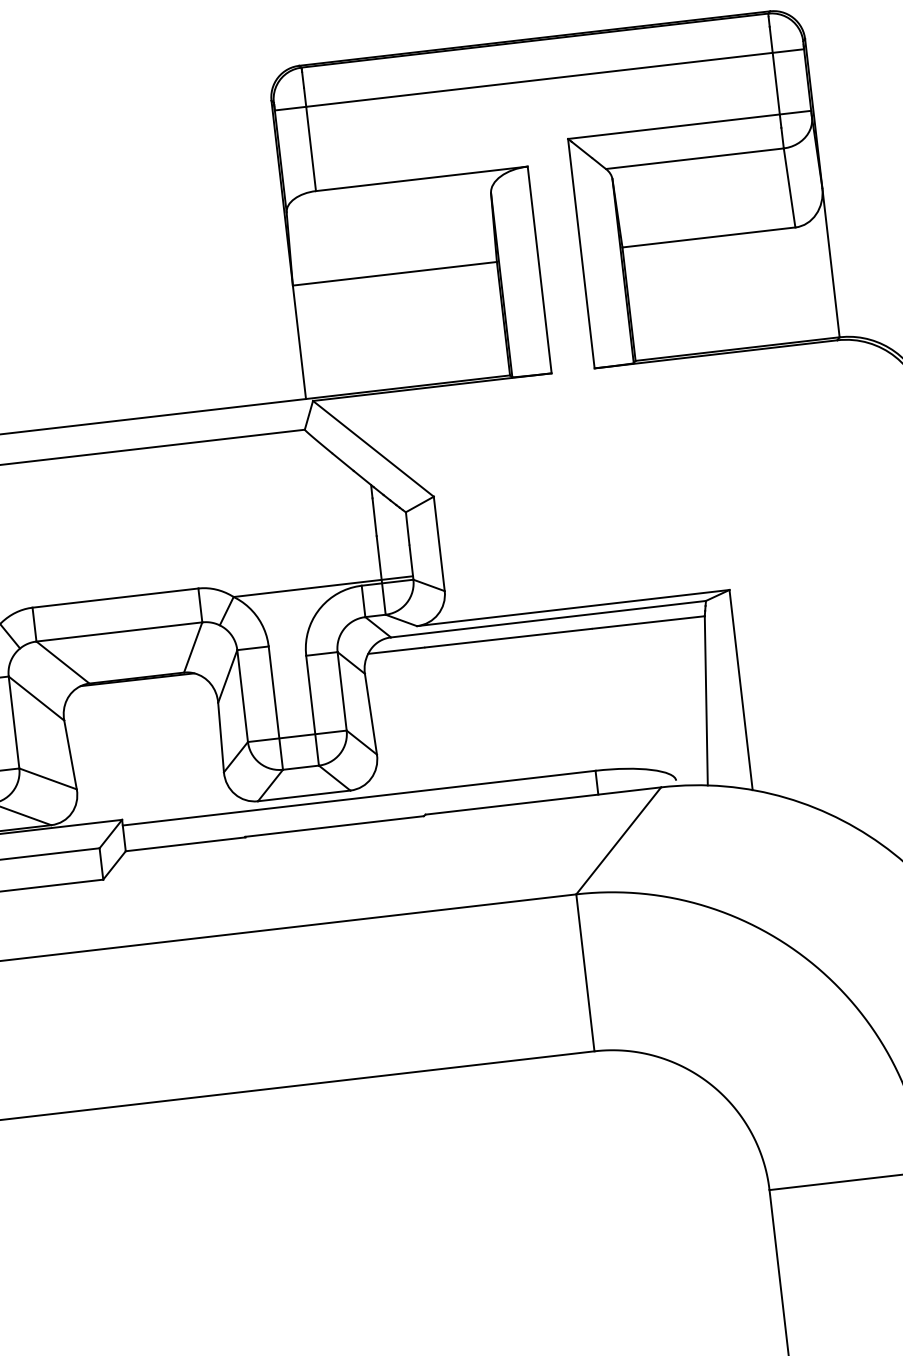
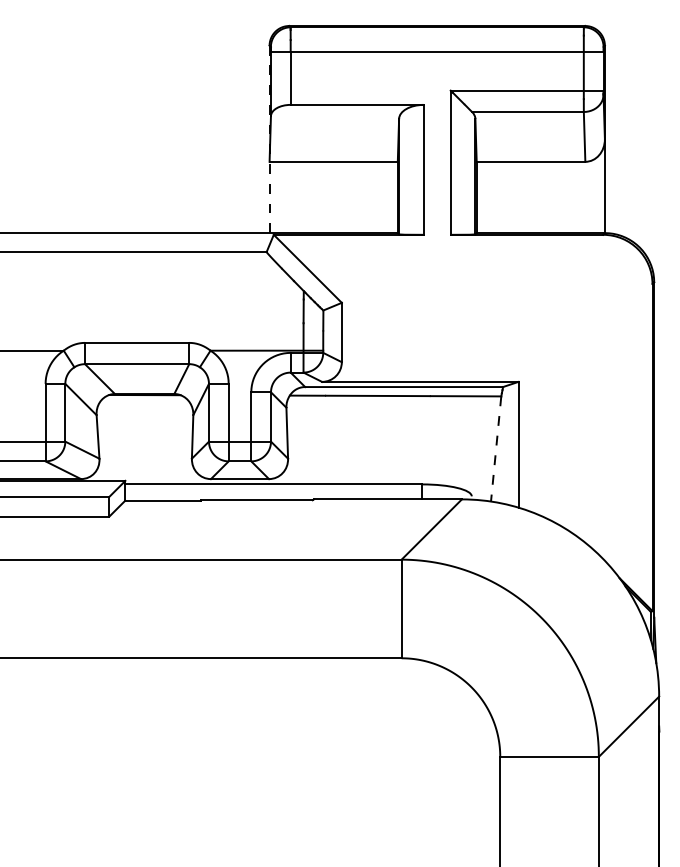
line: (288, 250) -> (269, 139), solid -> dashed
line: (706, 700) -> (496, 448), solid -> dashed

